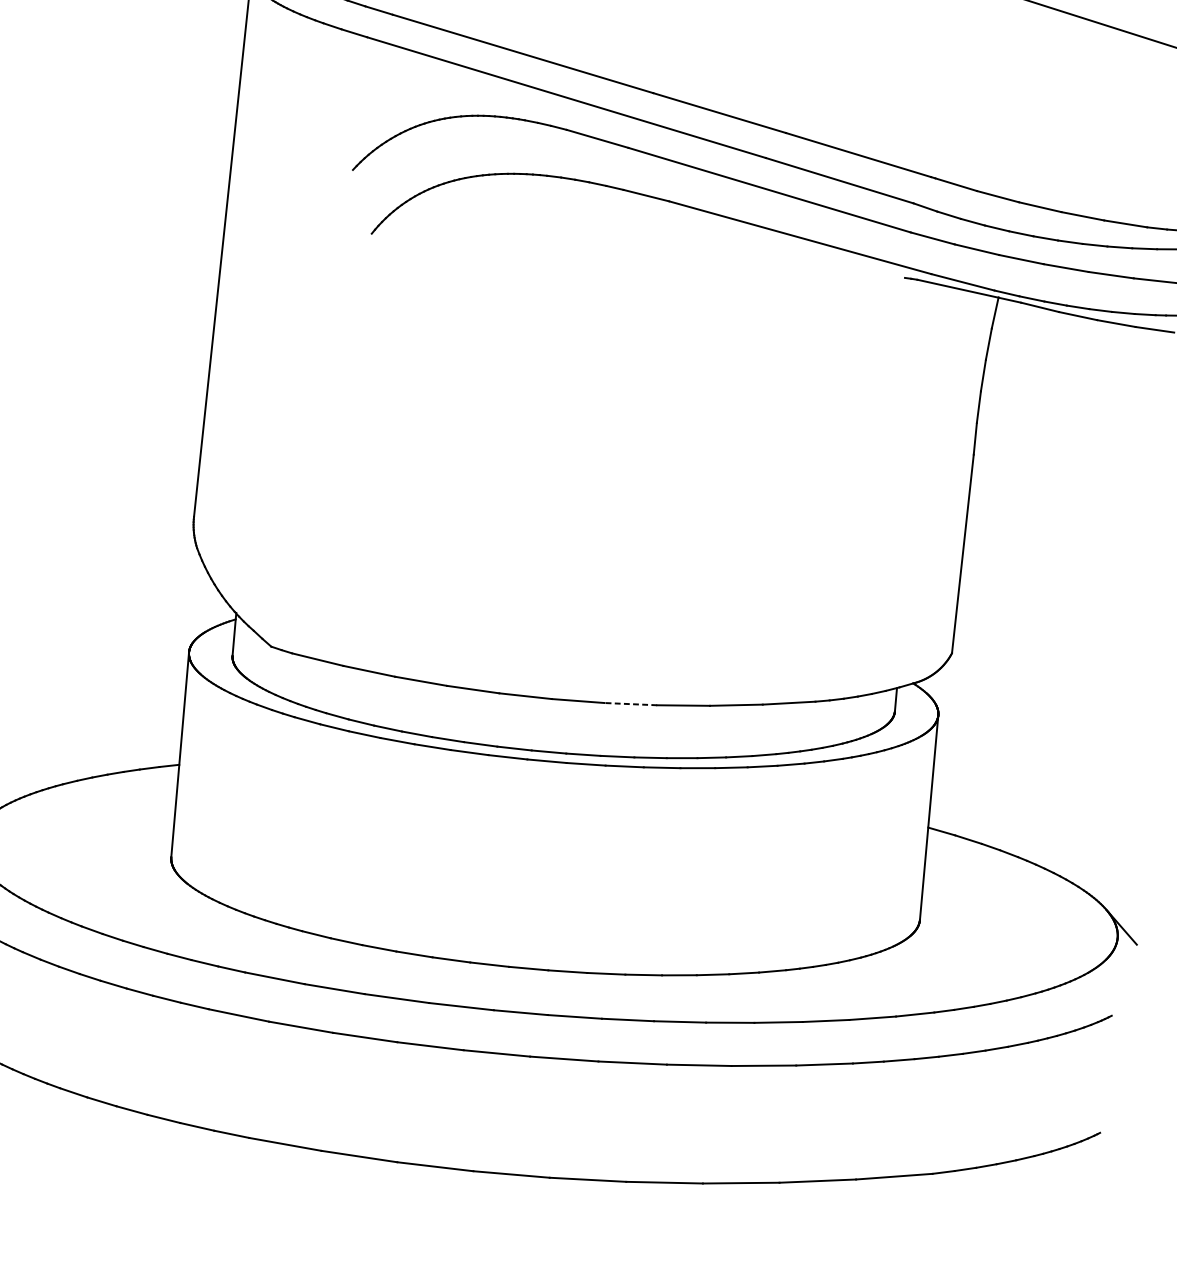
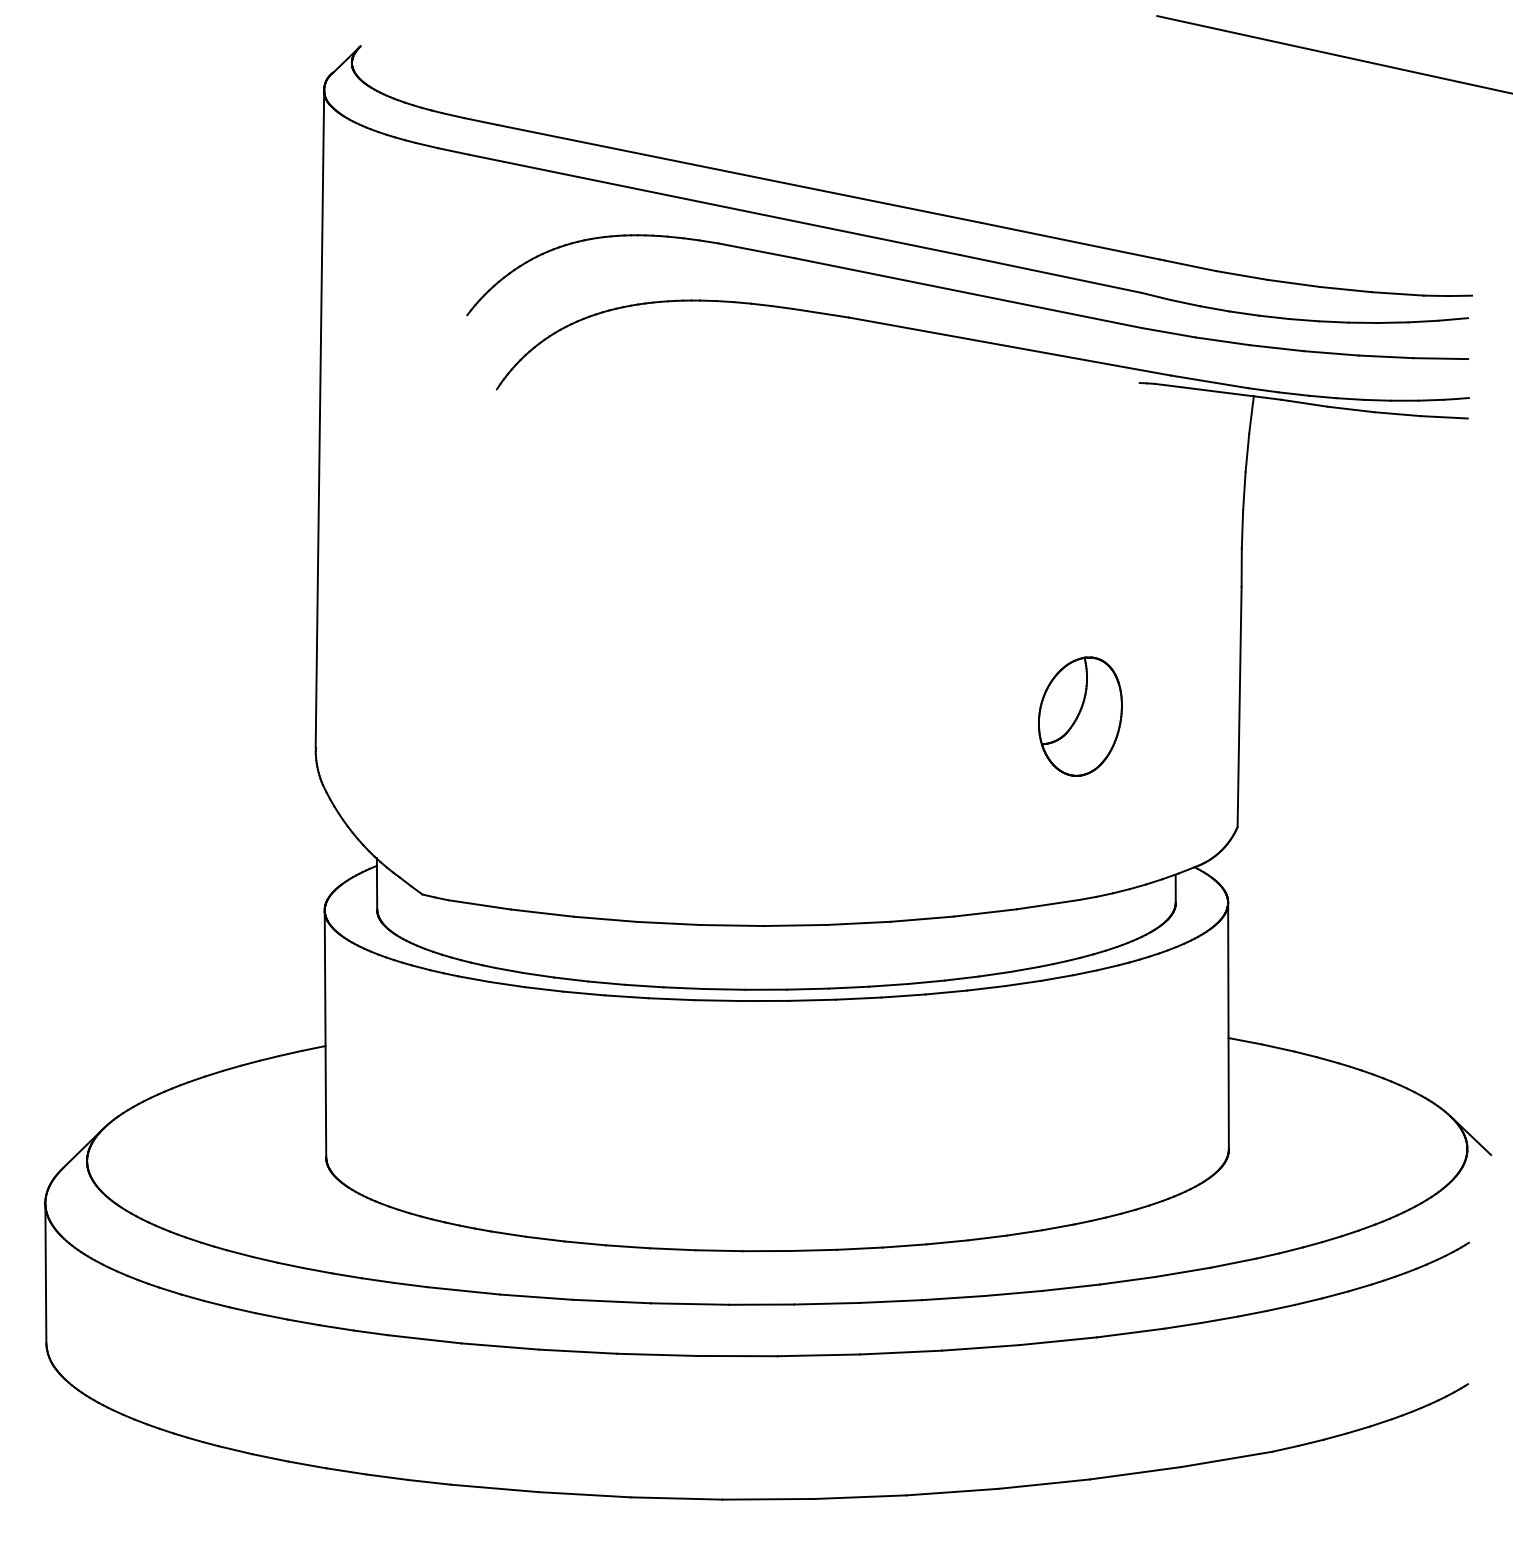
part: (830, 549) -> (1080, 716), added
line: (630, 704) -> (858, 923), dashed -> solid

